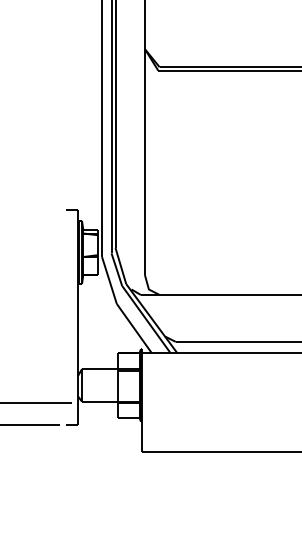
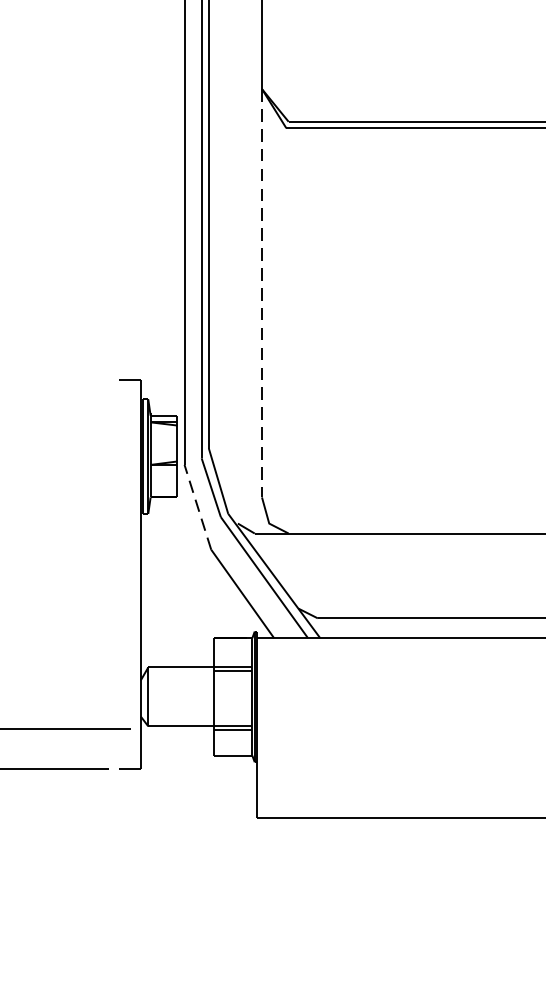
line: (144, 162) -> (261, 294), solid -> dashed
line: (109, 280) -> (197, 507), solid -> dashed

